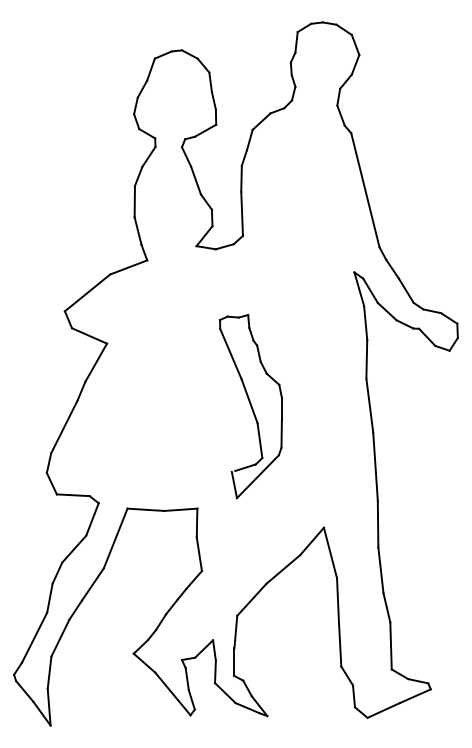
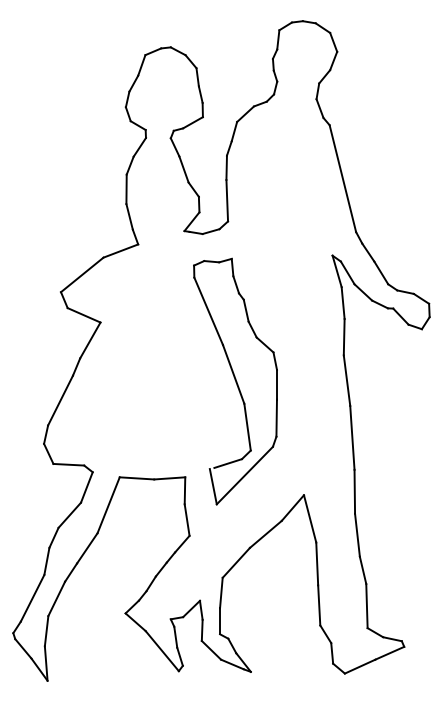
part: (250, 406) -> (235, 381), size x1.43

